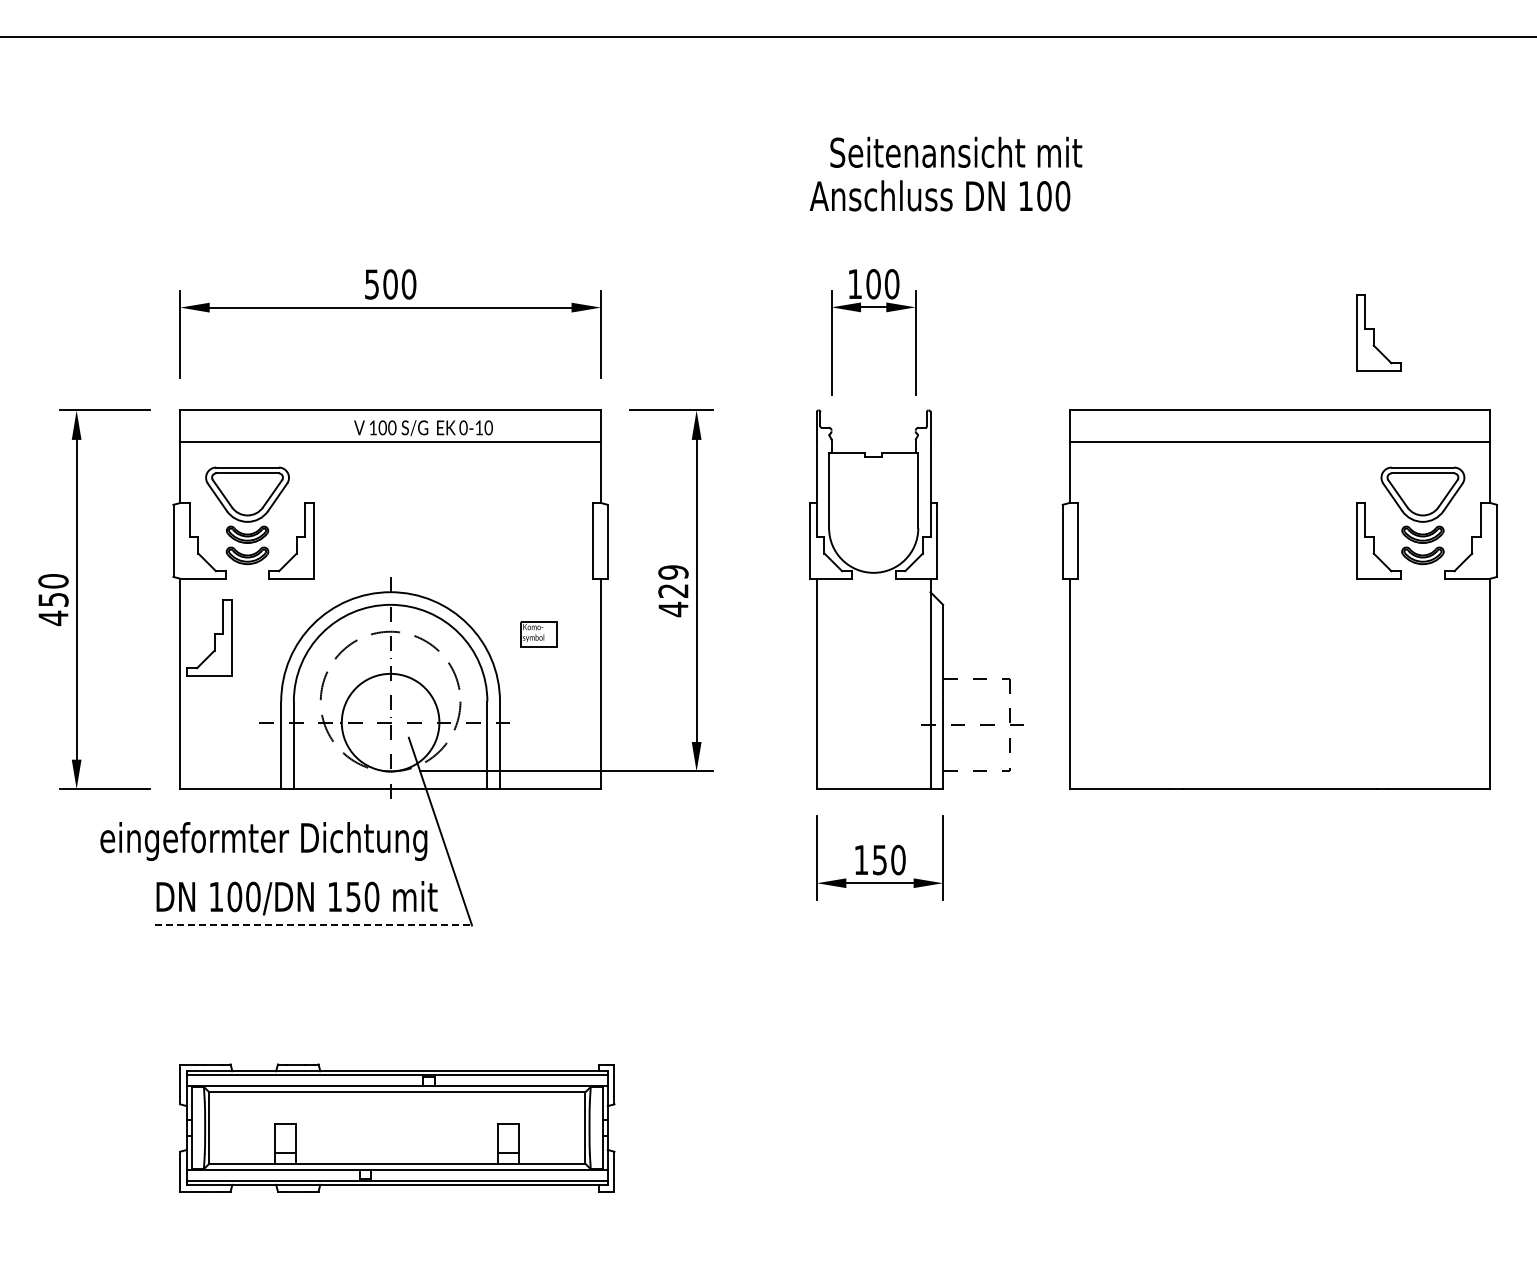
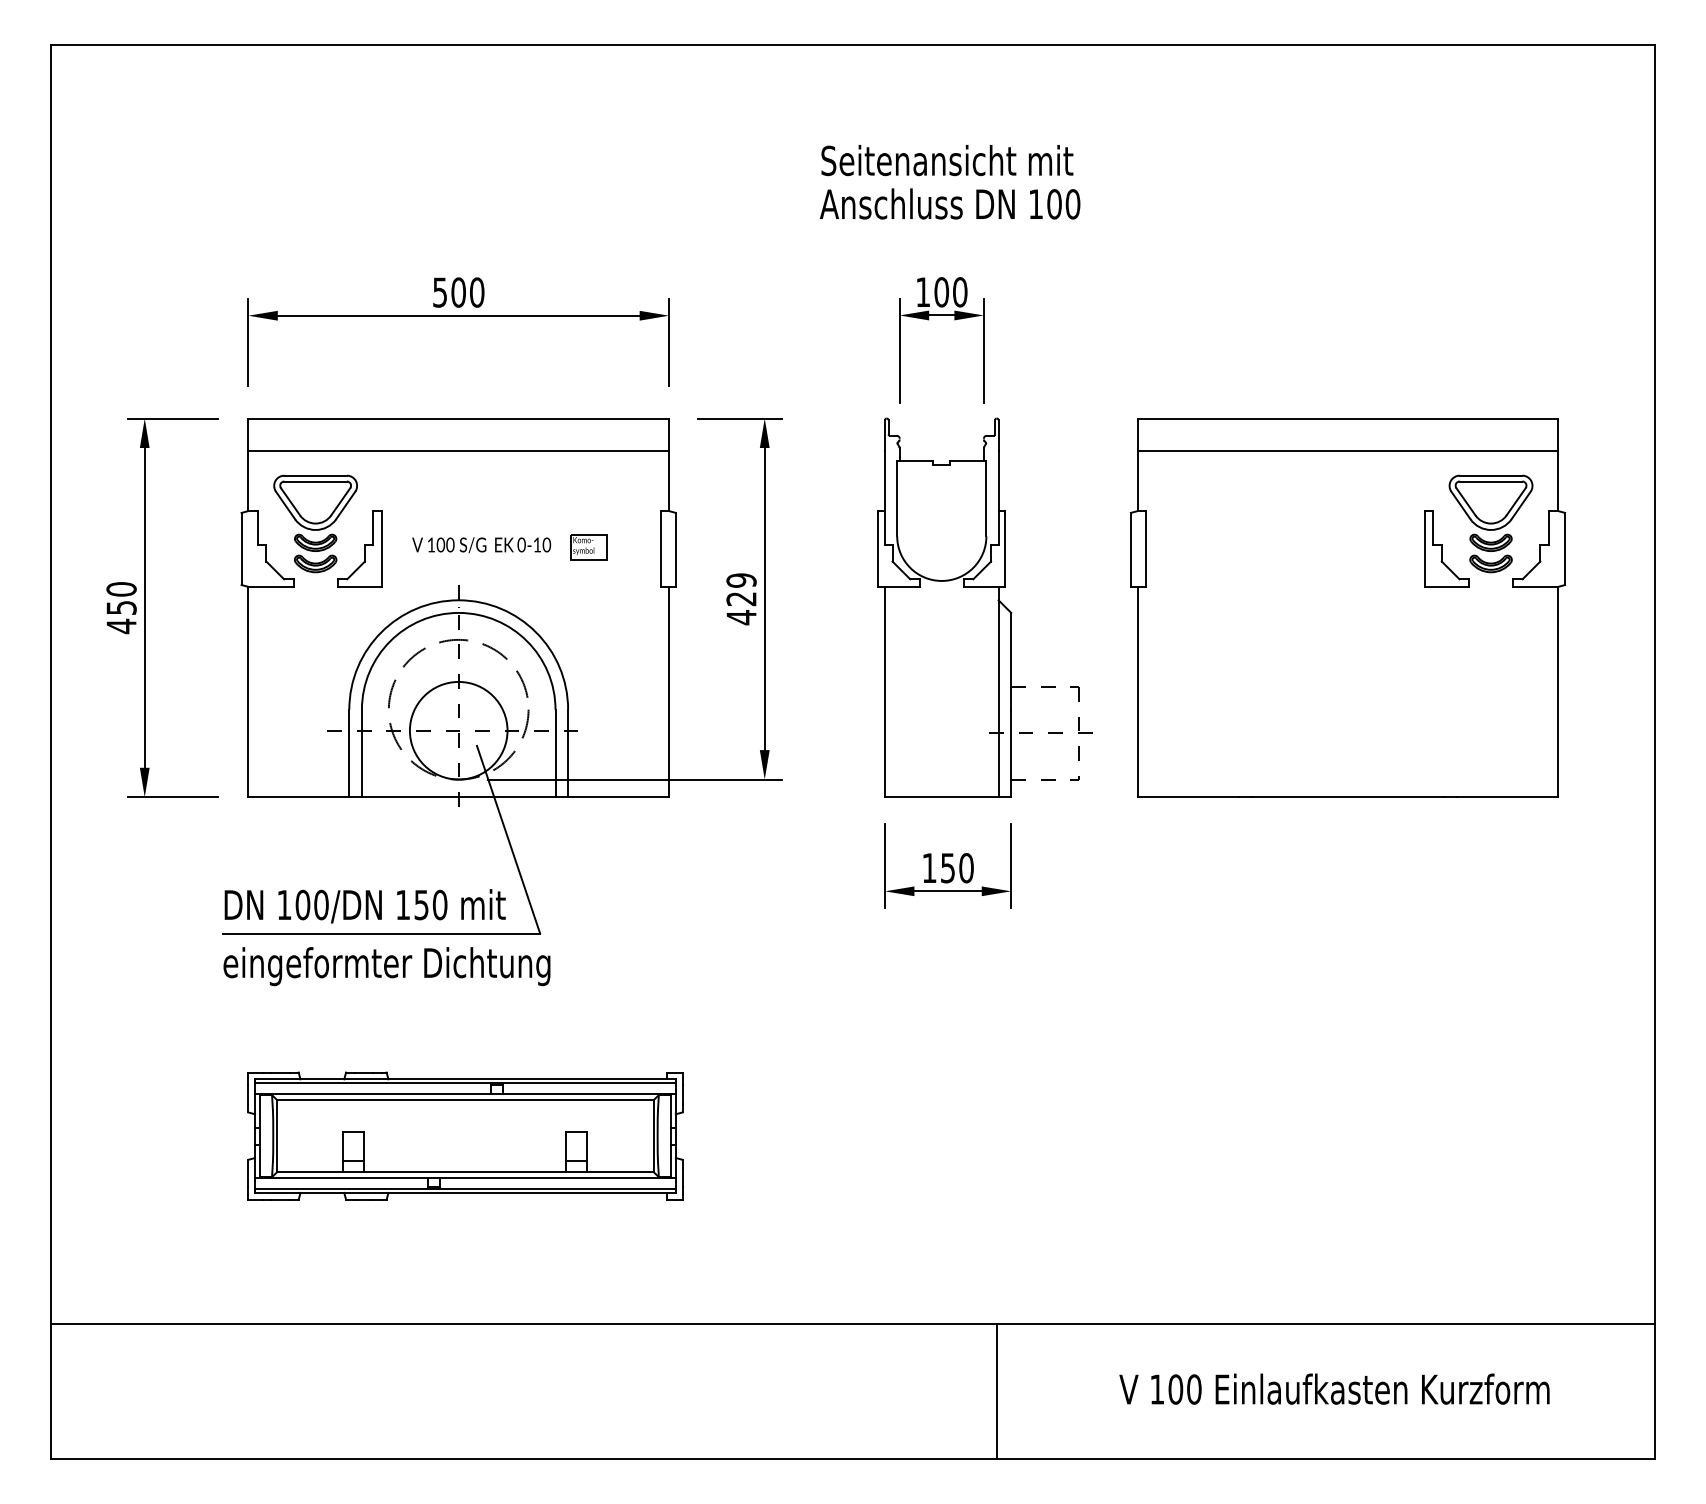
text: (956, 152) -> (947, 160), moved
text: (940, 195) -> (950, 203), moved
part: (1378, 332) -> (1446, 340), removed
text: (423, 428) -> (481, 545), moved
part: (538, 634) -> (588, 547), moved
part: (209, 637) -> (277, 645), removed
text: (263, 841) -> (386, 966), moved
line: (314, 925) -> (382, 933), dashed -> solid

